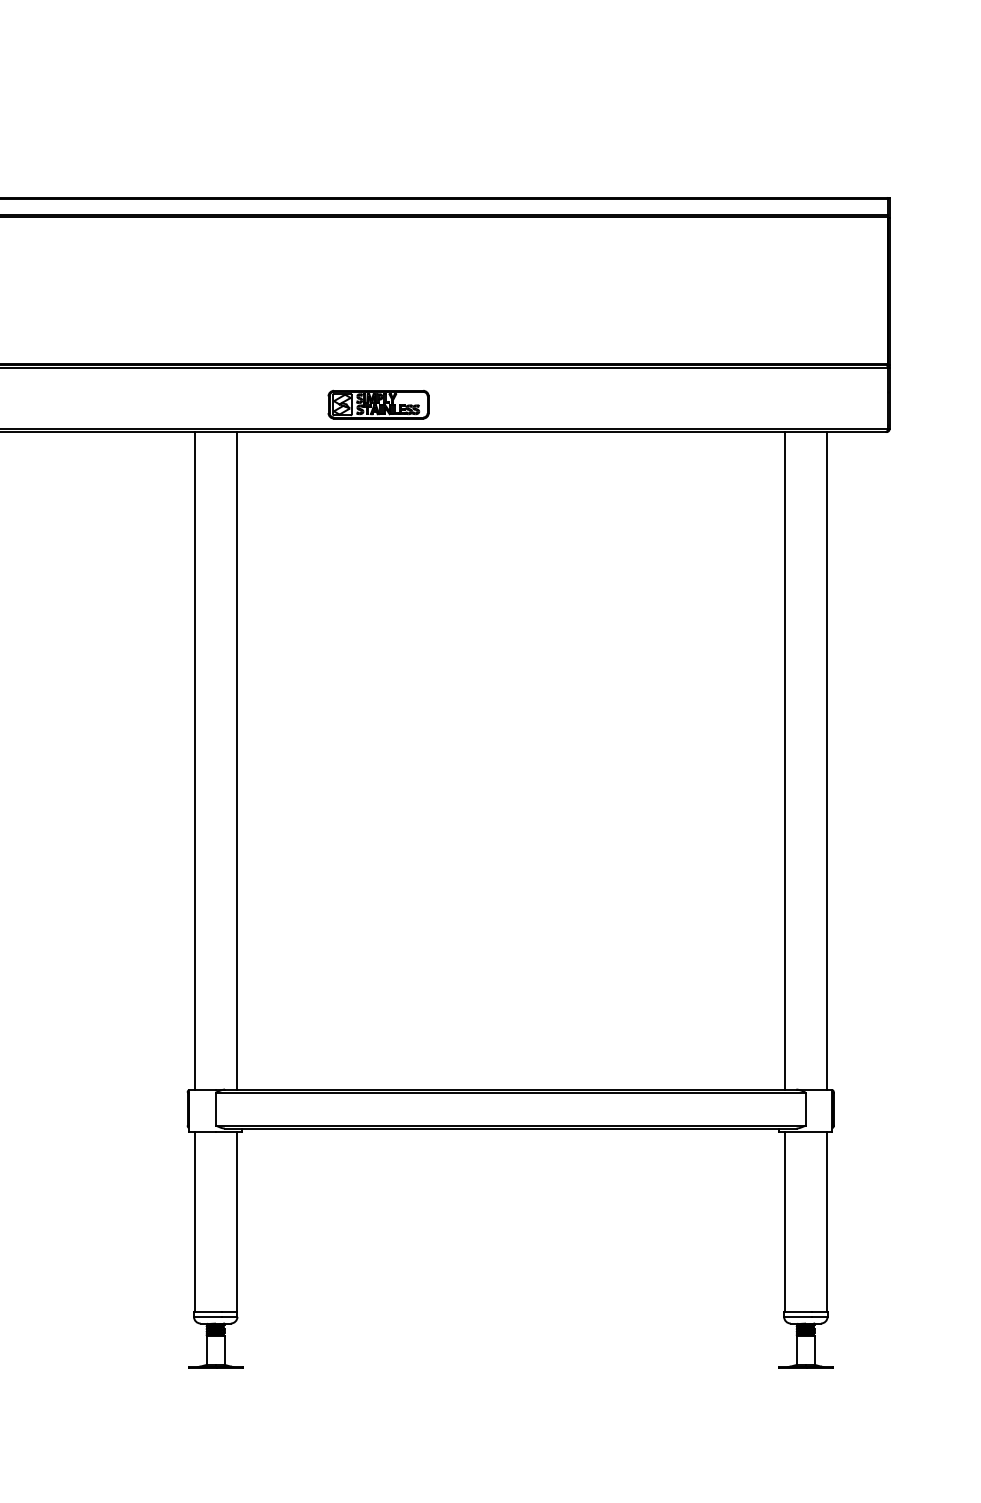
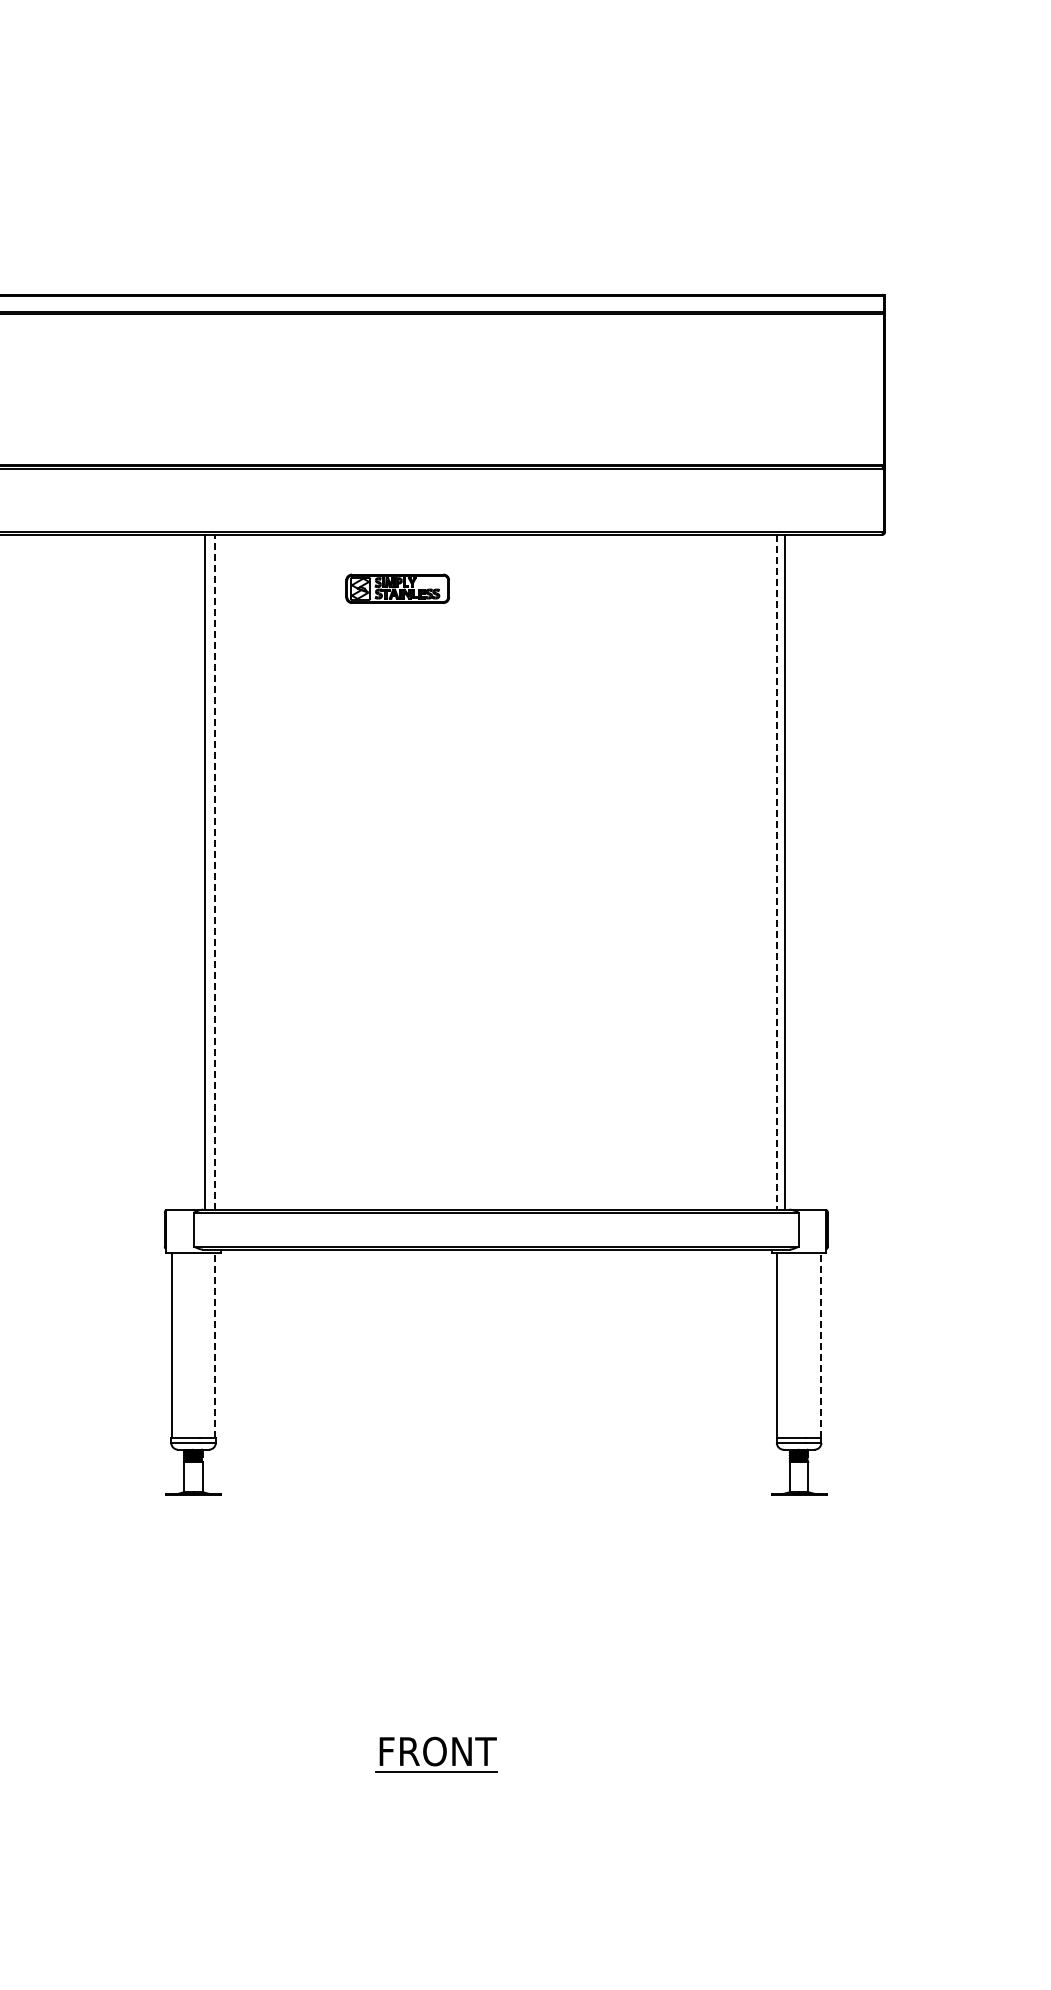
part: (378, 404) -> (397, 588), moved
line: (194, 760) -> (204, 871), moved
line: (237, 760) -> (215, 871), solid -> dashed
line: (826, 760) -> (784, 871), moved
line: (784, 761) -> (777, 872), solid -> dashed
line: (237, 1221) -> (215, 1345), solid -> dashed
line: (826, 1221) -> (820, 1345), solid -> dashed

